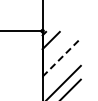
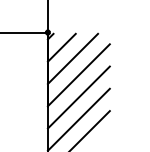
line: (57, 46) -> (72, 57), added
line: (62, 57) -> (80, 75), dashed -> solid
line: (61, 71) -> (78, 97), added

